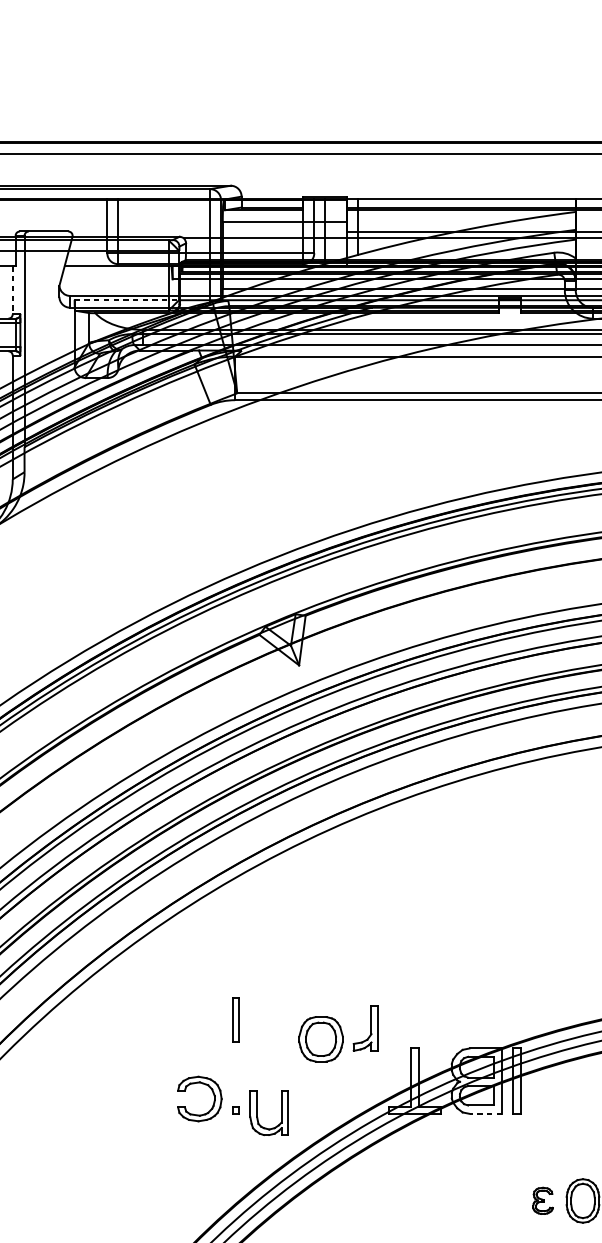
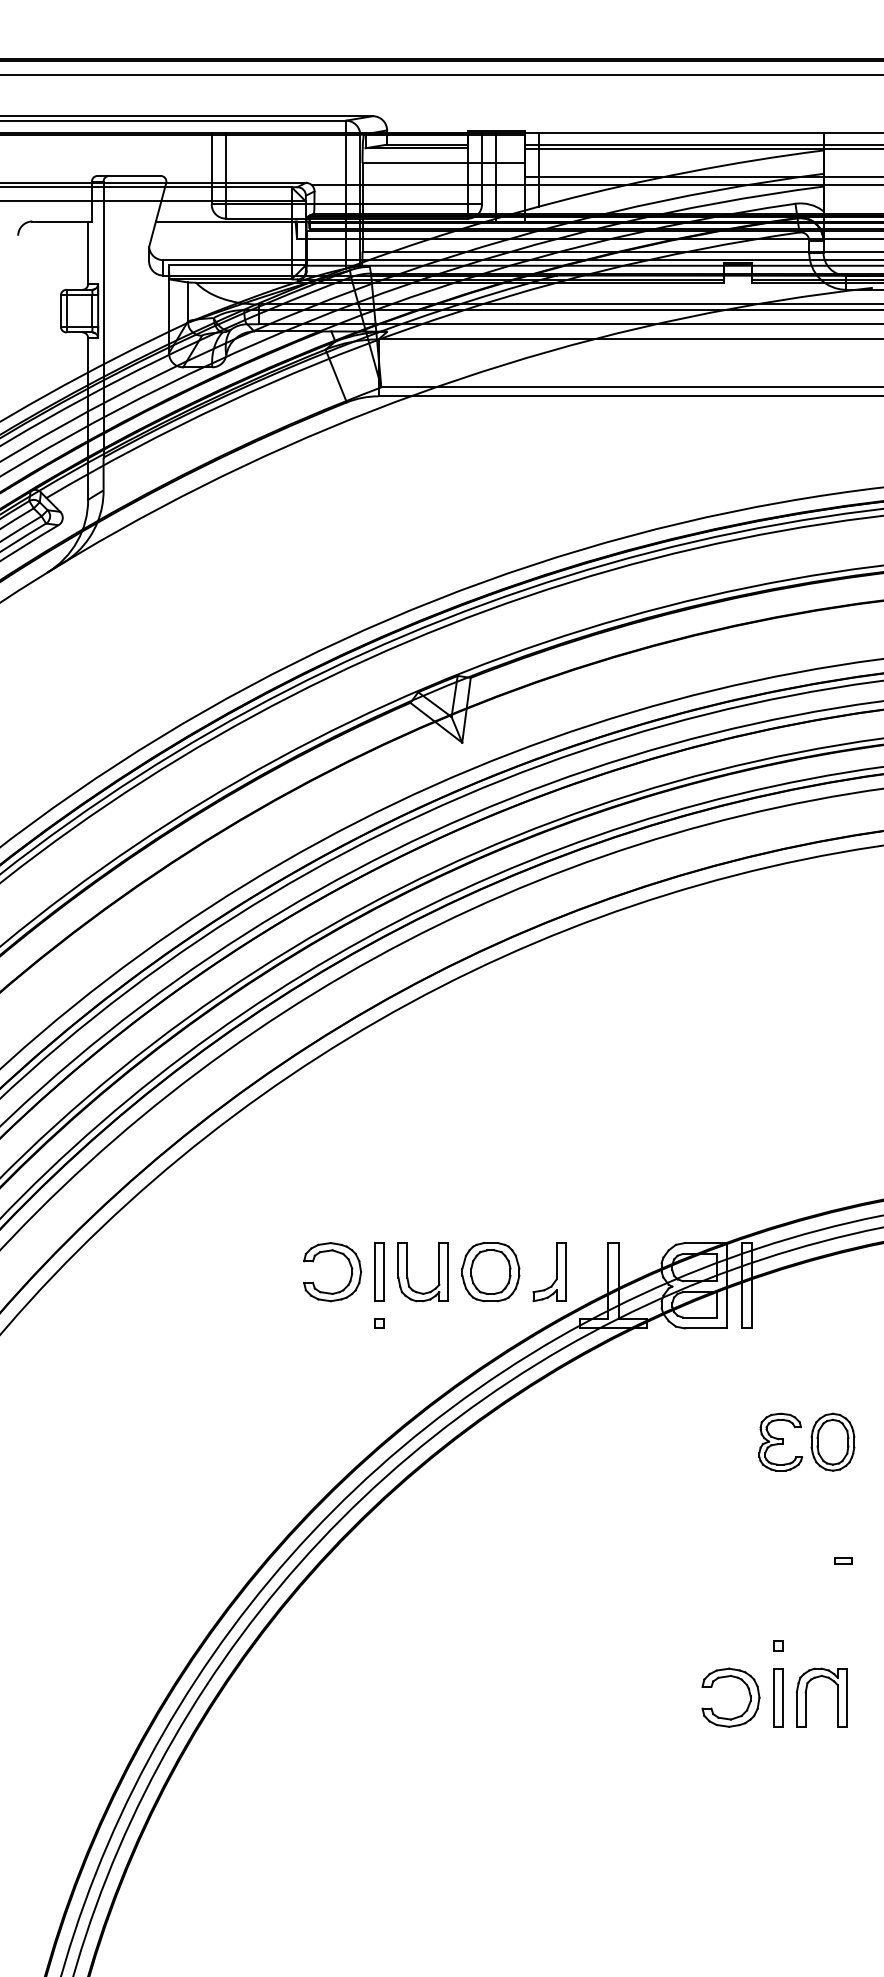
line: (13, 290) -> (88, 253), dashed -> solid
line: (127, 300) -> (237, 265), dashed -> solid
part: (235, 1019) -> (379, 1271), moved
part: (371, 1028) -> (556, 1272), moved
part: (320, 1039) -> (490, 1272), moved
part: (213, 1101) -> (350, 1275), moved
line: (485, 1113) -> (705, 1328), dashed -> solid
part: (257, 1116) -> (408, 1277), moved
part: (542, 1200) -> (780, 1441), size x1.67

